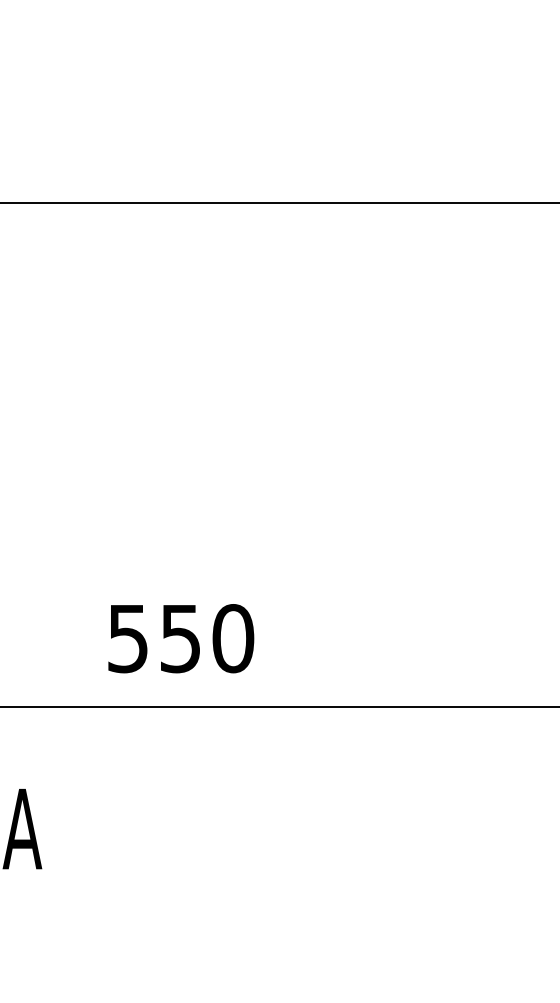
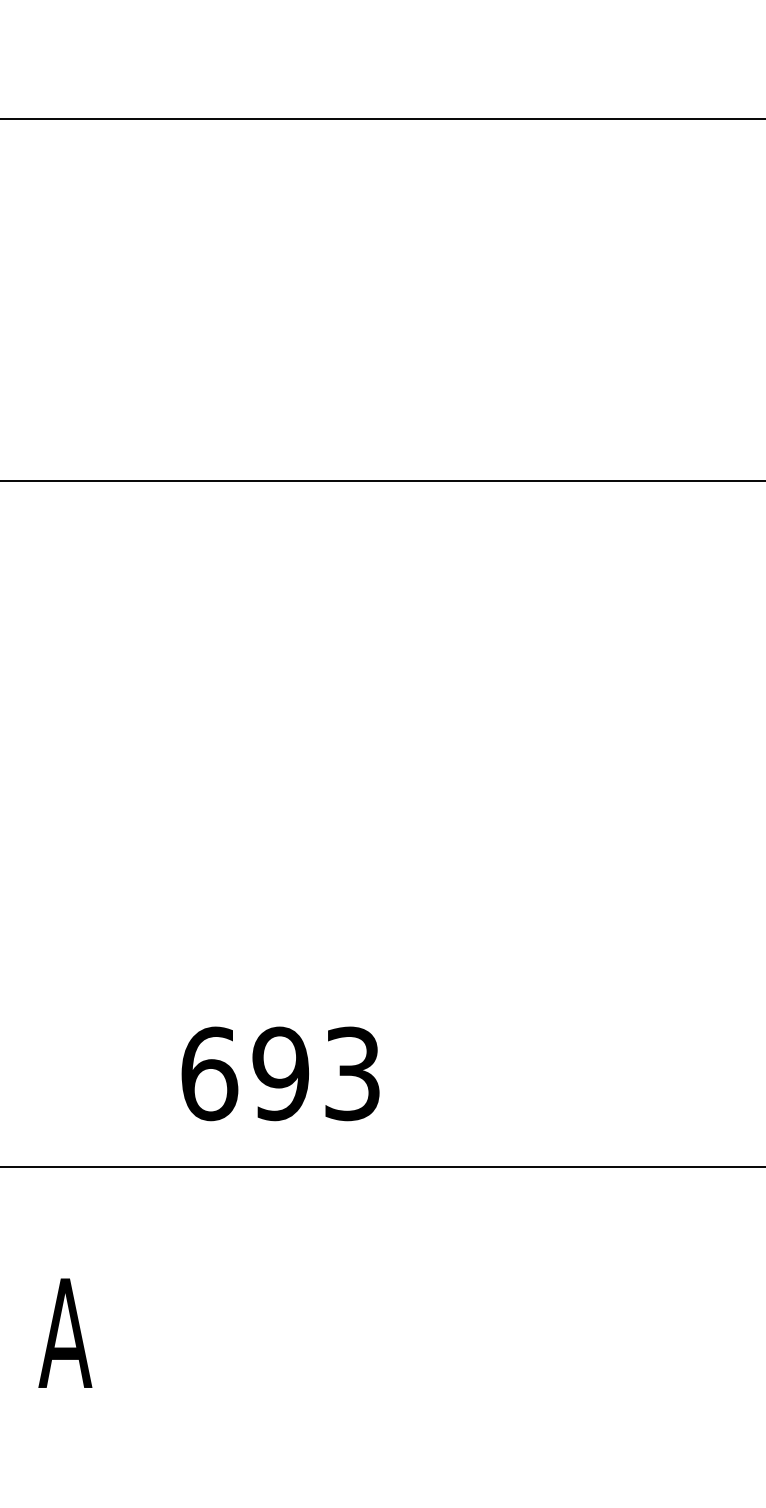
text: (181, 638) -> (281, 1073), 550 -> 693

